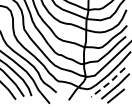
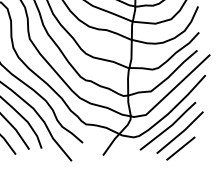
line: (110, 82) -> (171, 126), dashed -> solid

